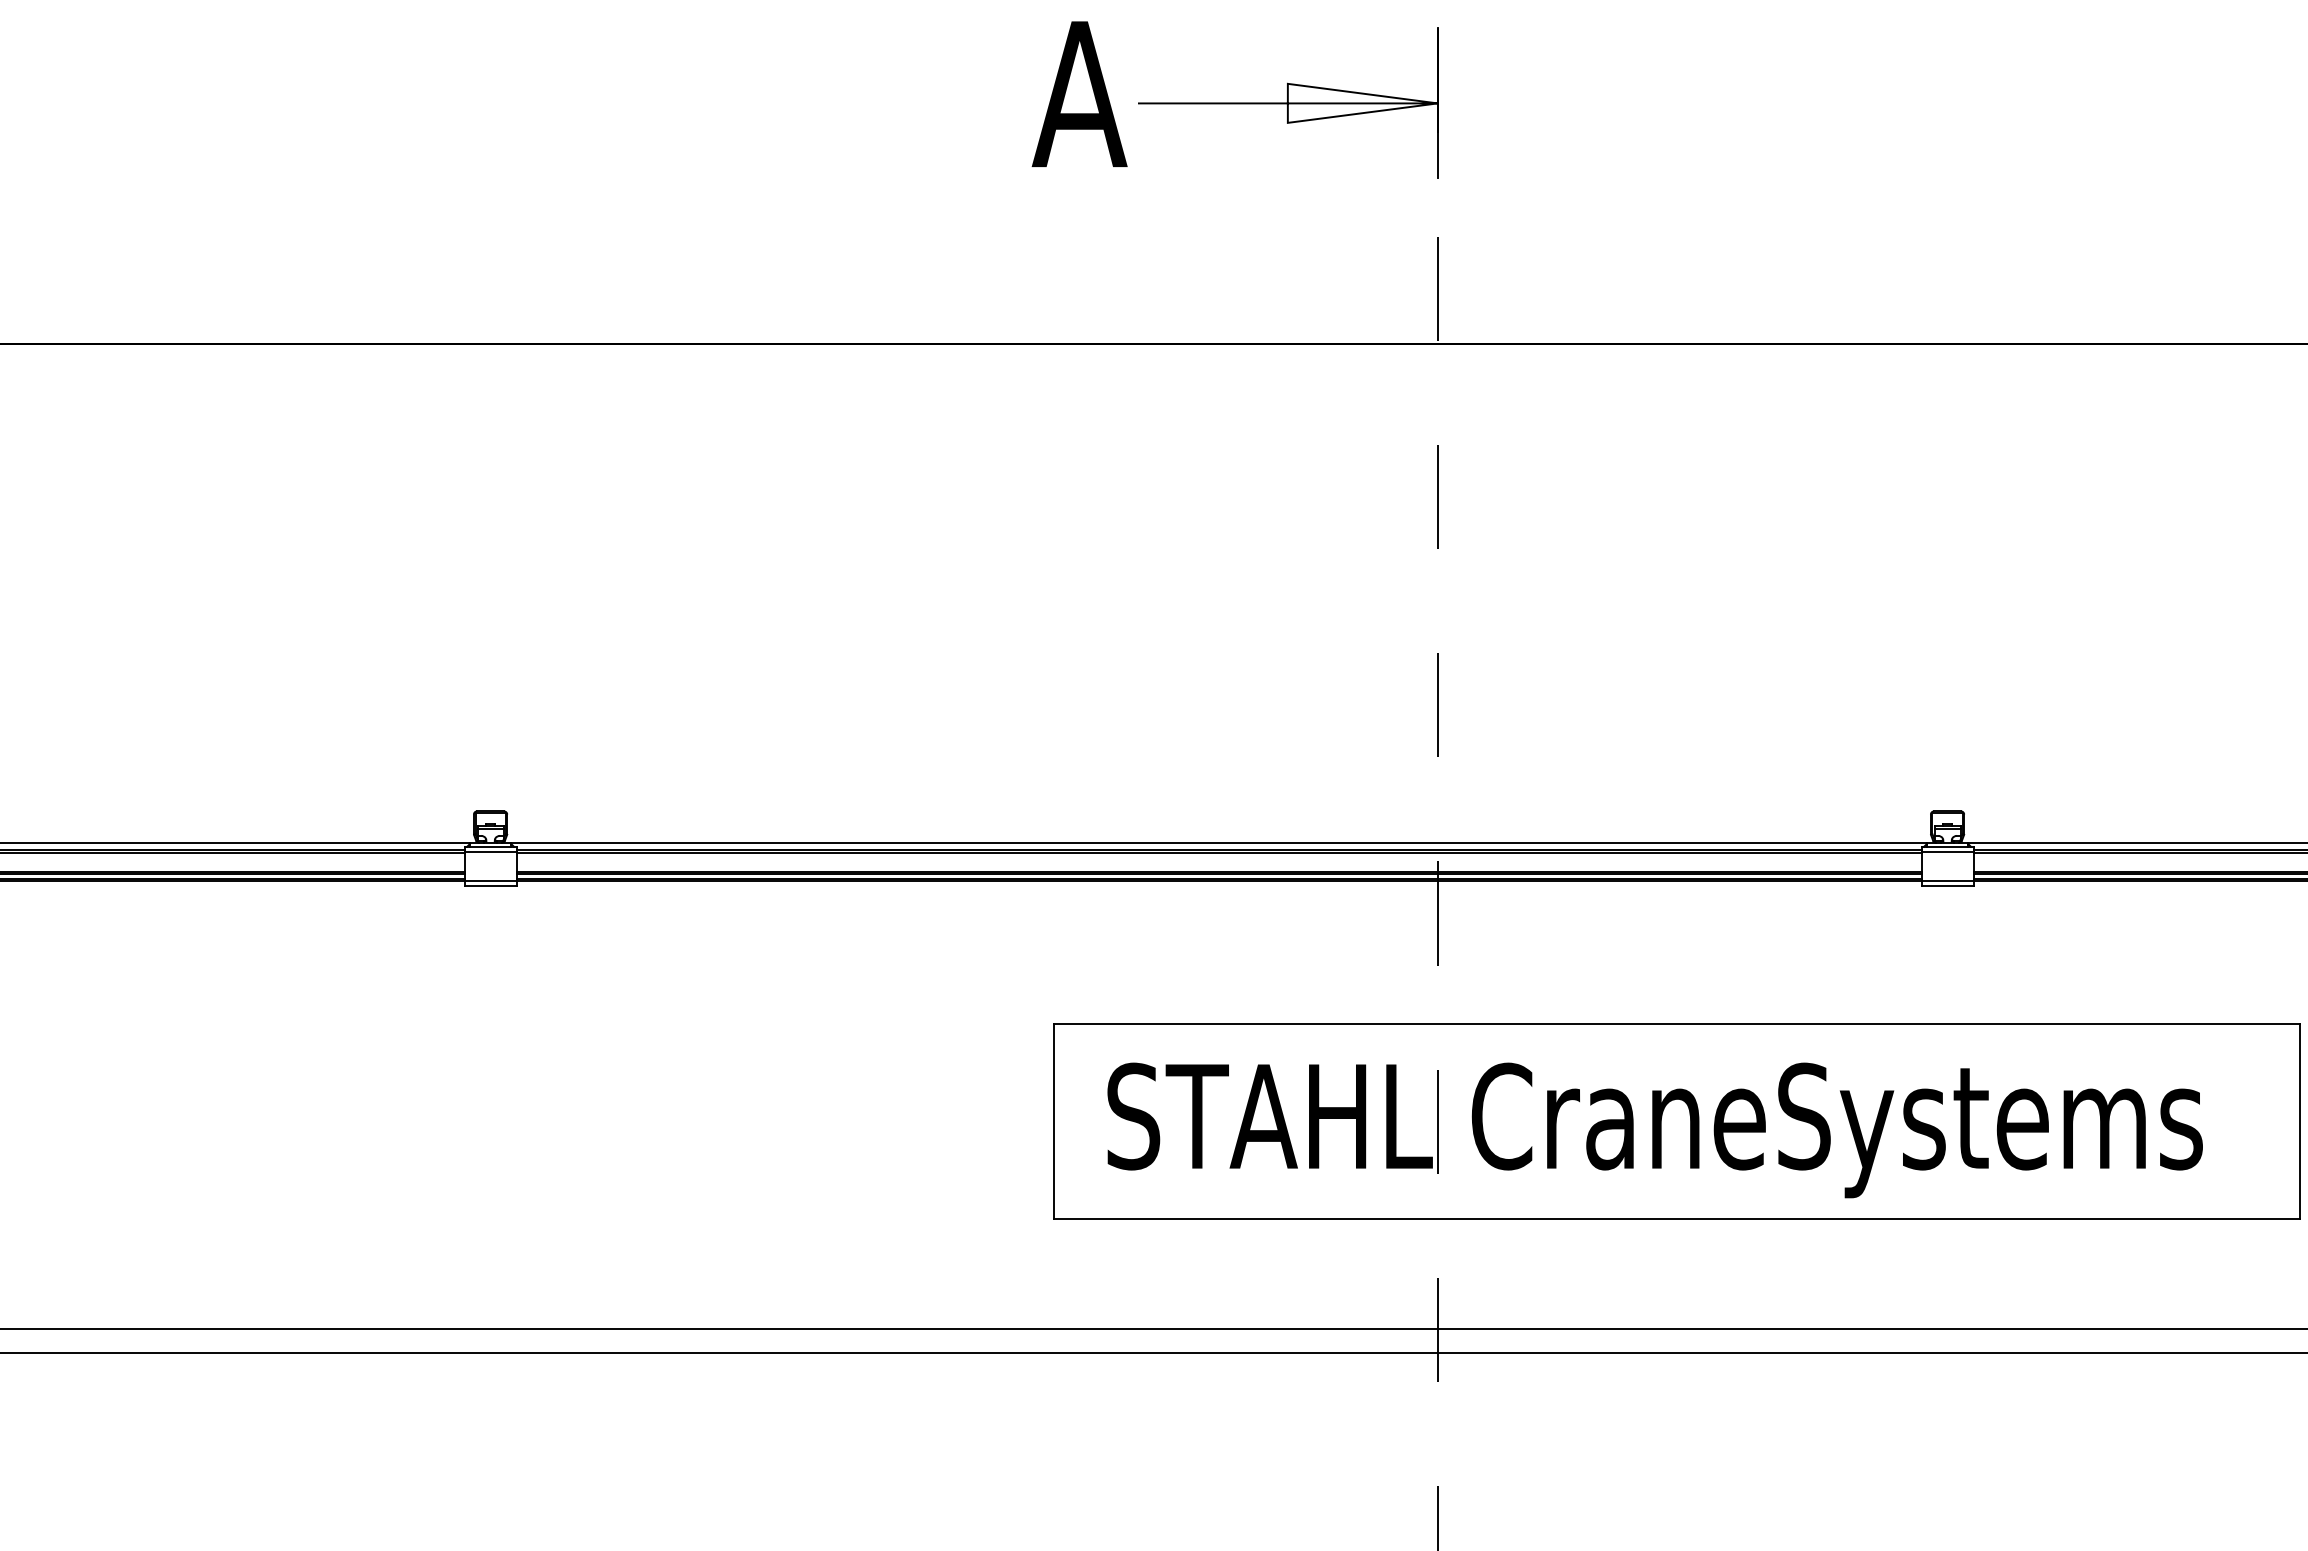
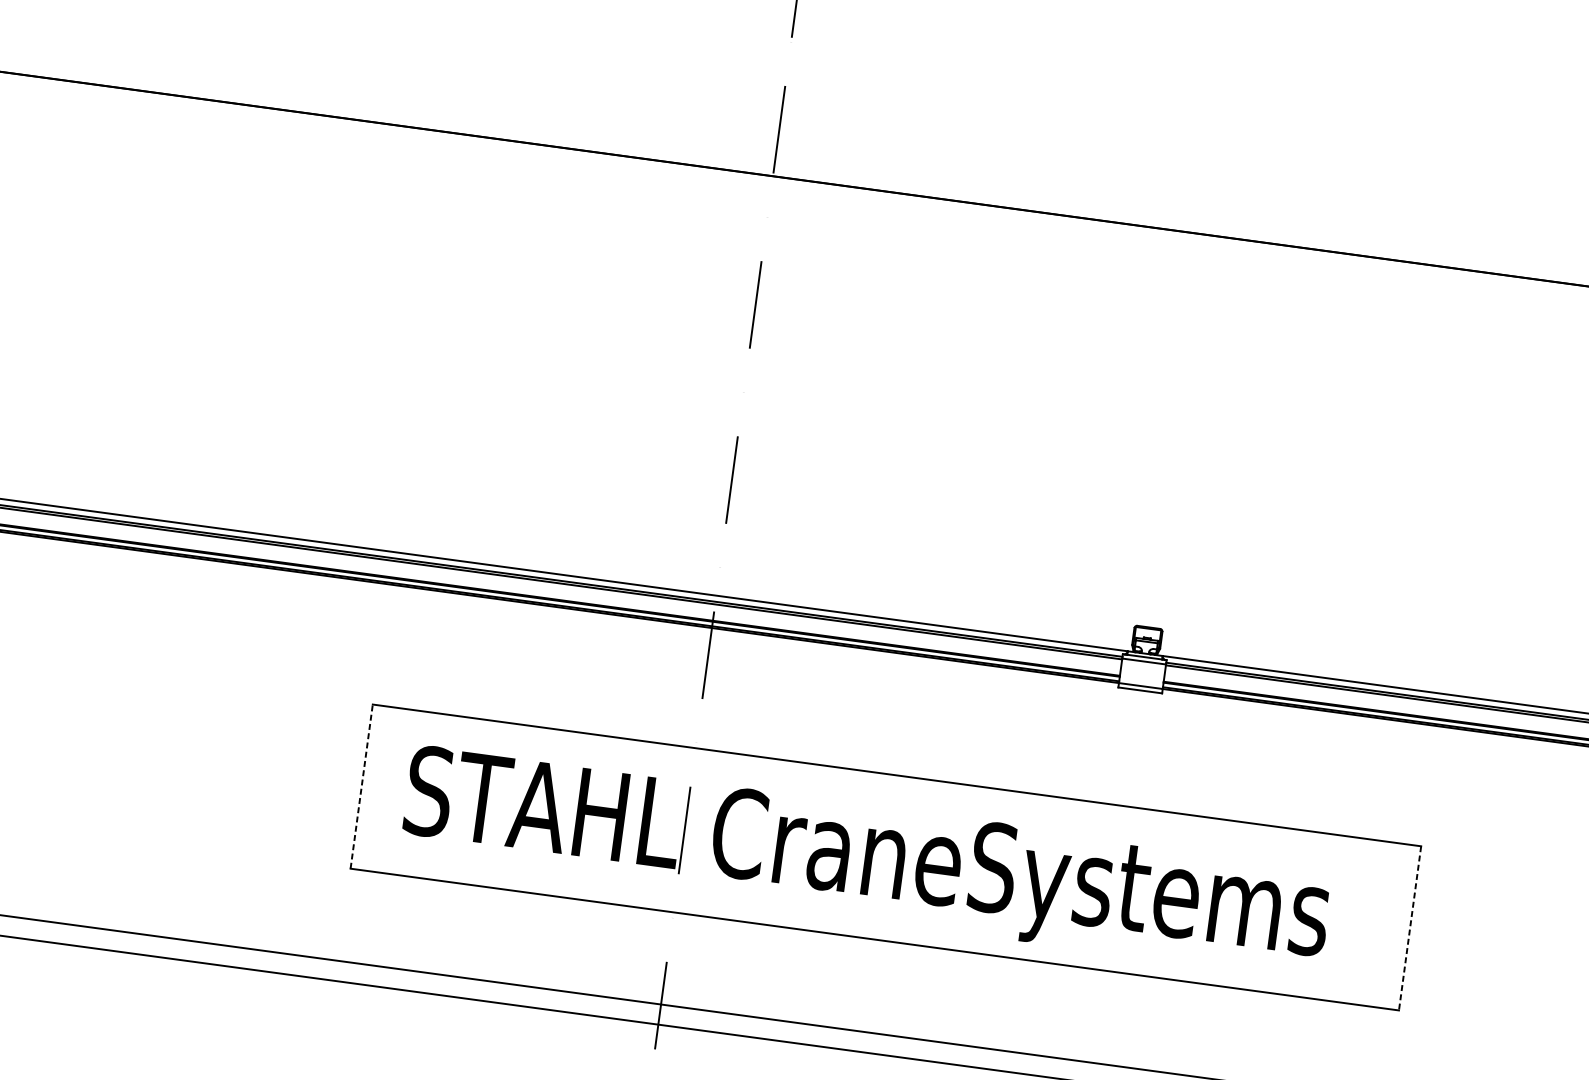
line: (1053, 1121) -> (361, 786), solid -> dashed
line: (2300, 1121) -> (1410, 928), solid -> dashed

